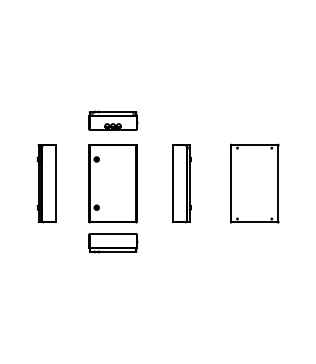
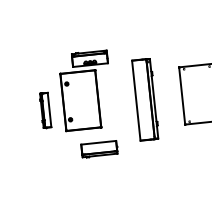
part: (46, 183) -> (45, 110), size x0.6
part: (112, 183) -> (80, 100), moved
part: (181, 183) -> (145, 99), size x1.4

